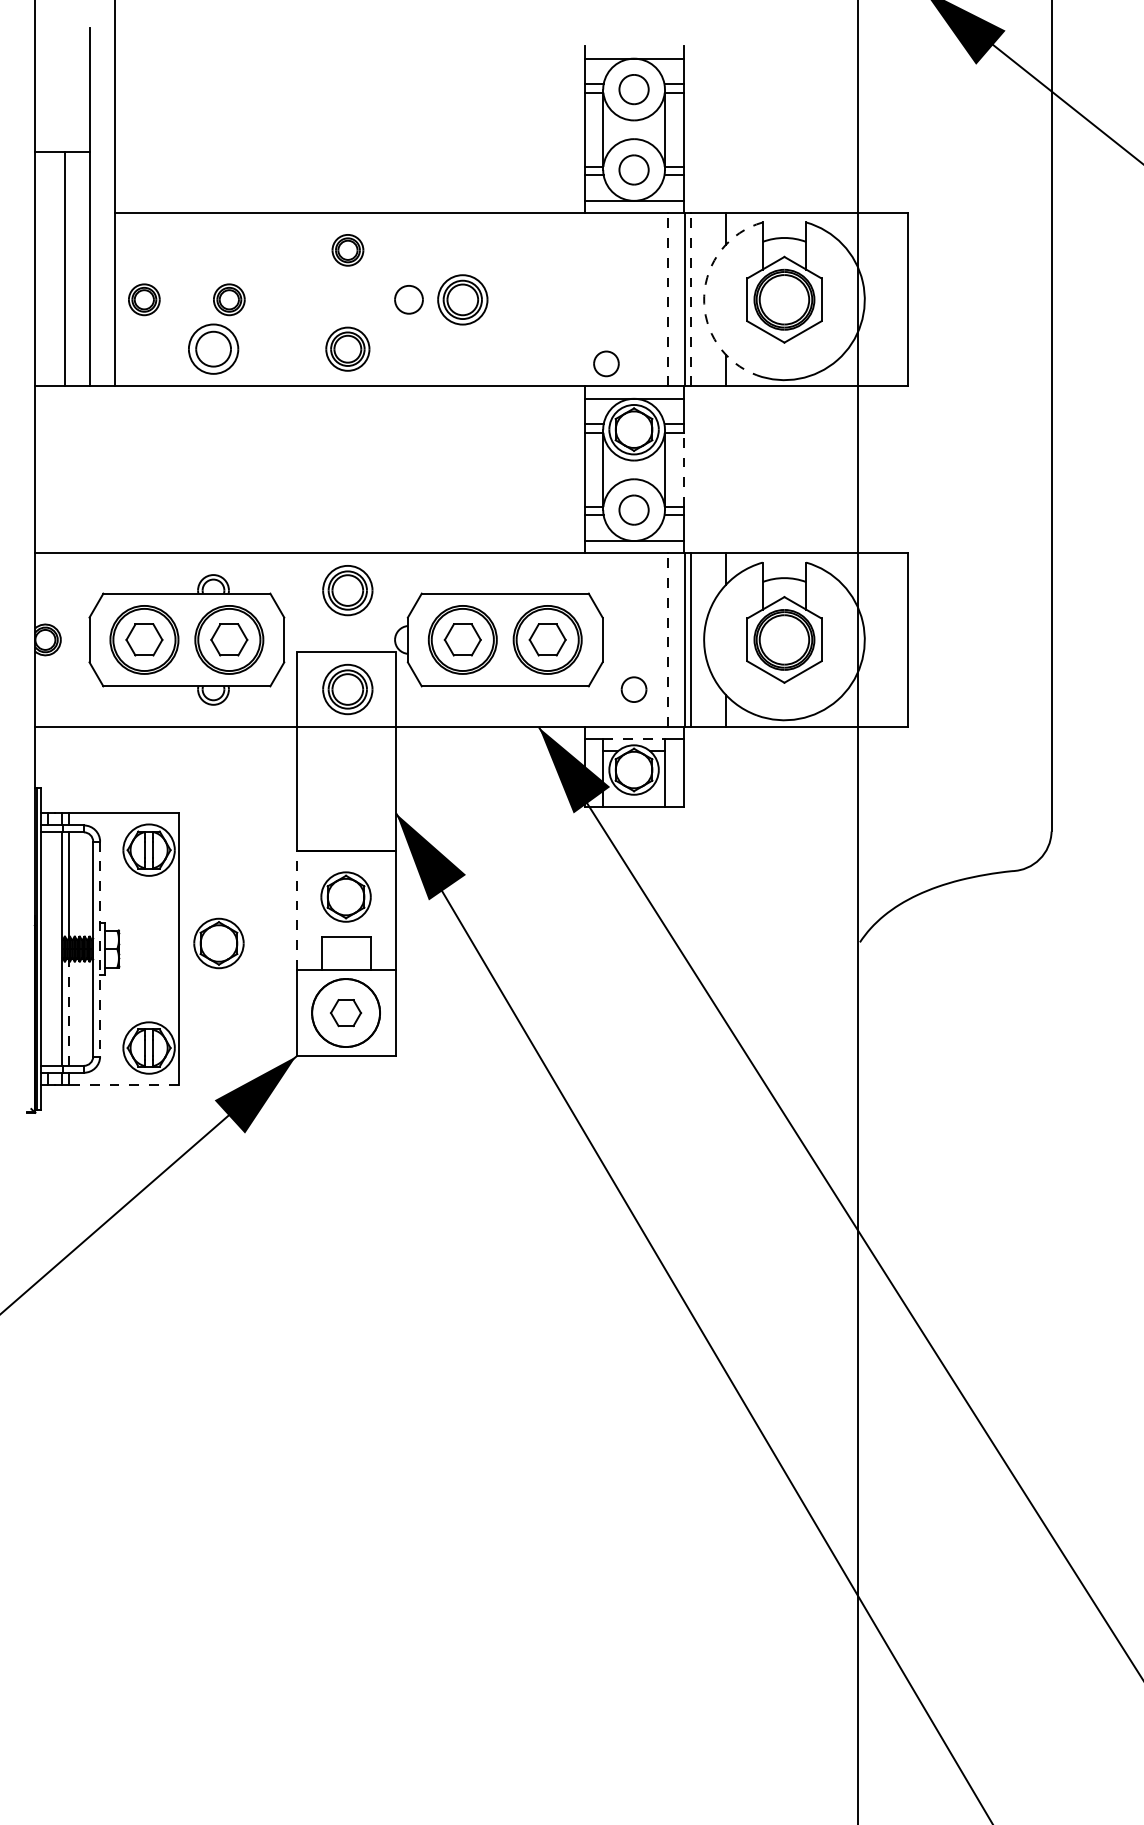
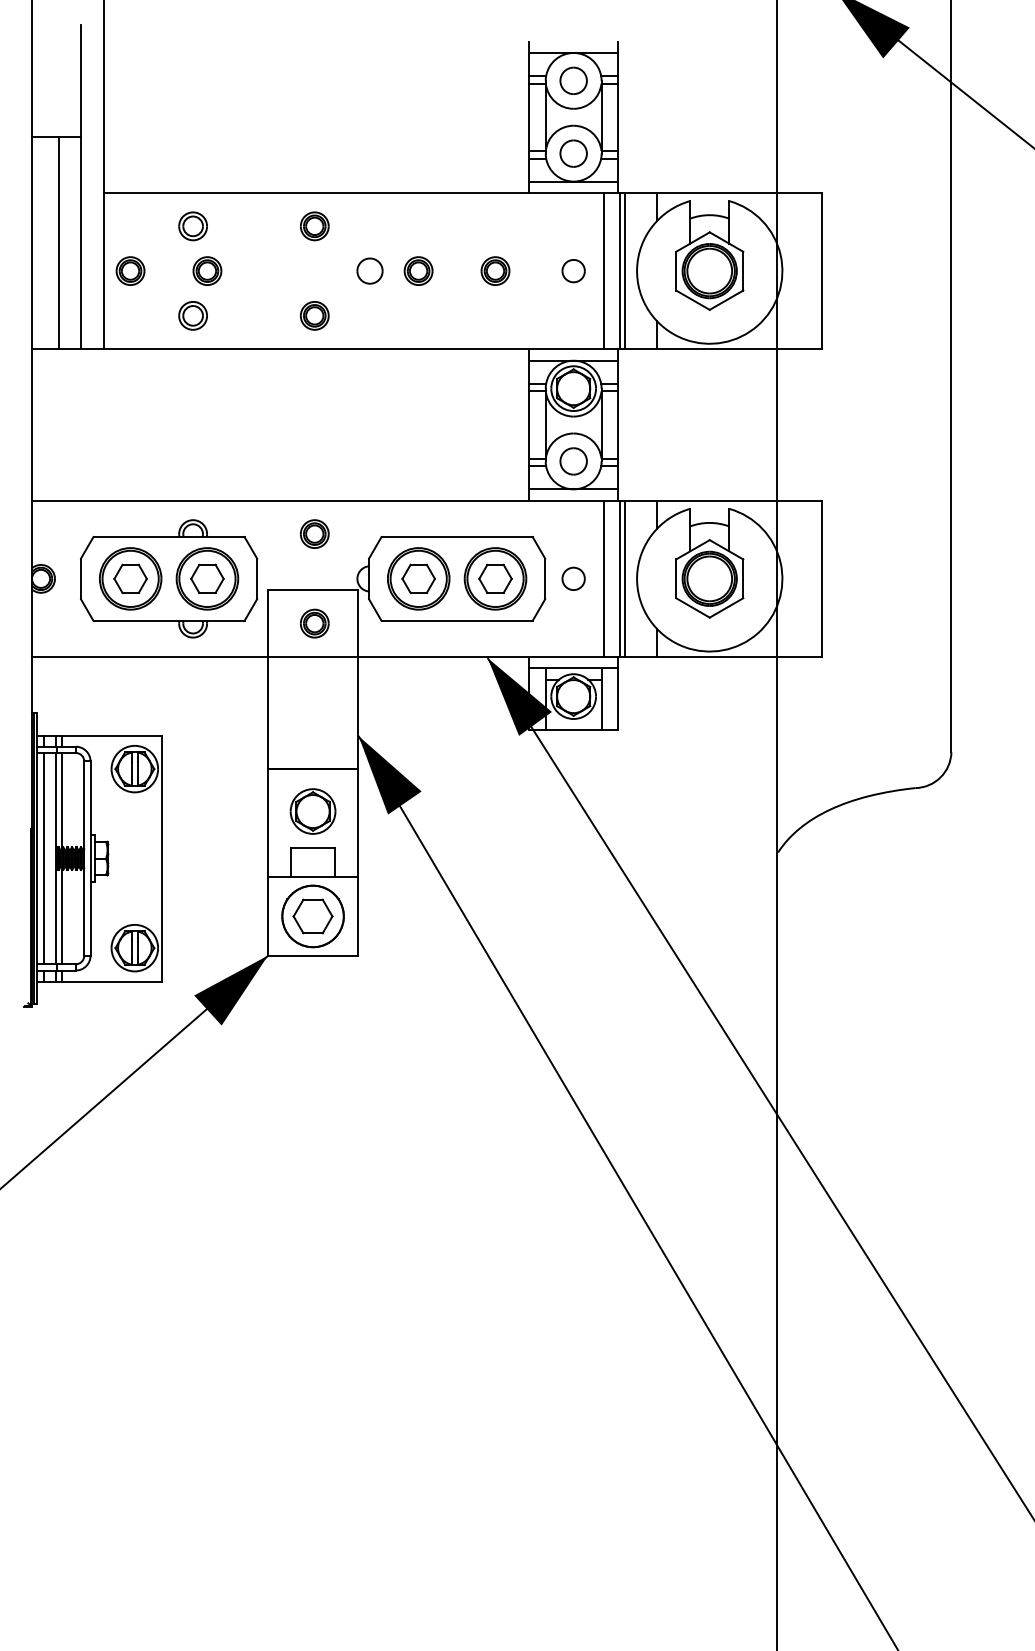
part: (212, 250) -> (192, 226), added
arc: (704, 296) -> (637, 268), dashed -> solid
part: (462, 299) -> (418, 270), size x0.62
part: (547, 299) -> (495, 270), added
line: (668, 299) -> (604, 270), dashed -> solid
line: (691, 299) -> (625, 270), dashed -> solid
part: (212, 348) -> (192, 315), size x0.62
part: (347, 348) -> (314, 315), size x0.71
part: (606, 364) -> (573, 271), moved
line: (683, 470) -> (618, 425), dashed -> solid
part: (347, 589) -> (314, 533), size x0.62
line: (668, 639) -> (604, 578), dashed -> solid
part: (347, 689) -> (314, 623), size x0.62
part: (633, 689) -> (573, 578), moved
line: (633, 738) -> (573, 668), dashed -> solid
line: (296, 910) -> (268, 823), dashed -> solid
part: (218, 943) -> (197, 853), removed
line: (48, 948) -> (43, 858), added
line: (100, 950) -> (90, 859), dashed -> solid
line: (69, 1013) -> (62, 916), dashed -> solid
part: (345, 1013) -> (312, 916), size x1.43
line: (124, 1084) -> (112, 981), dashed -> solid

